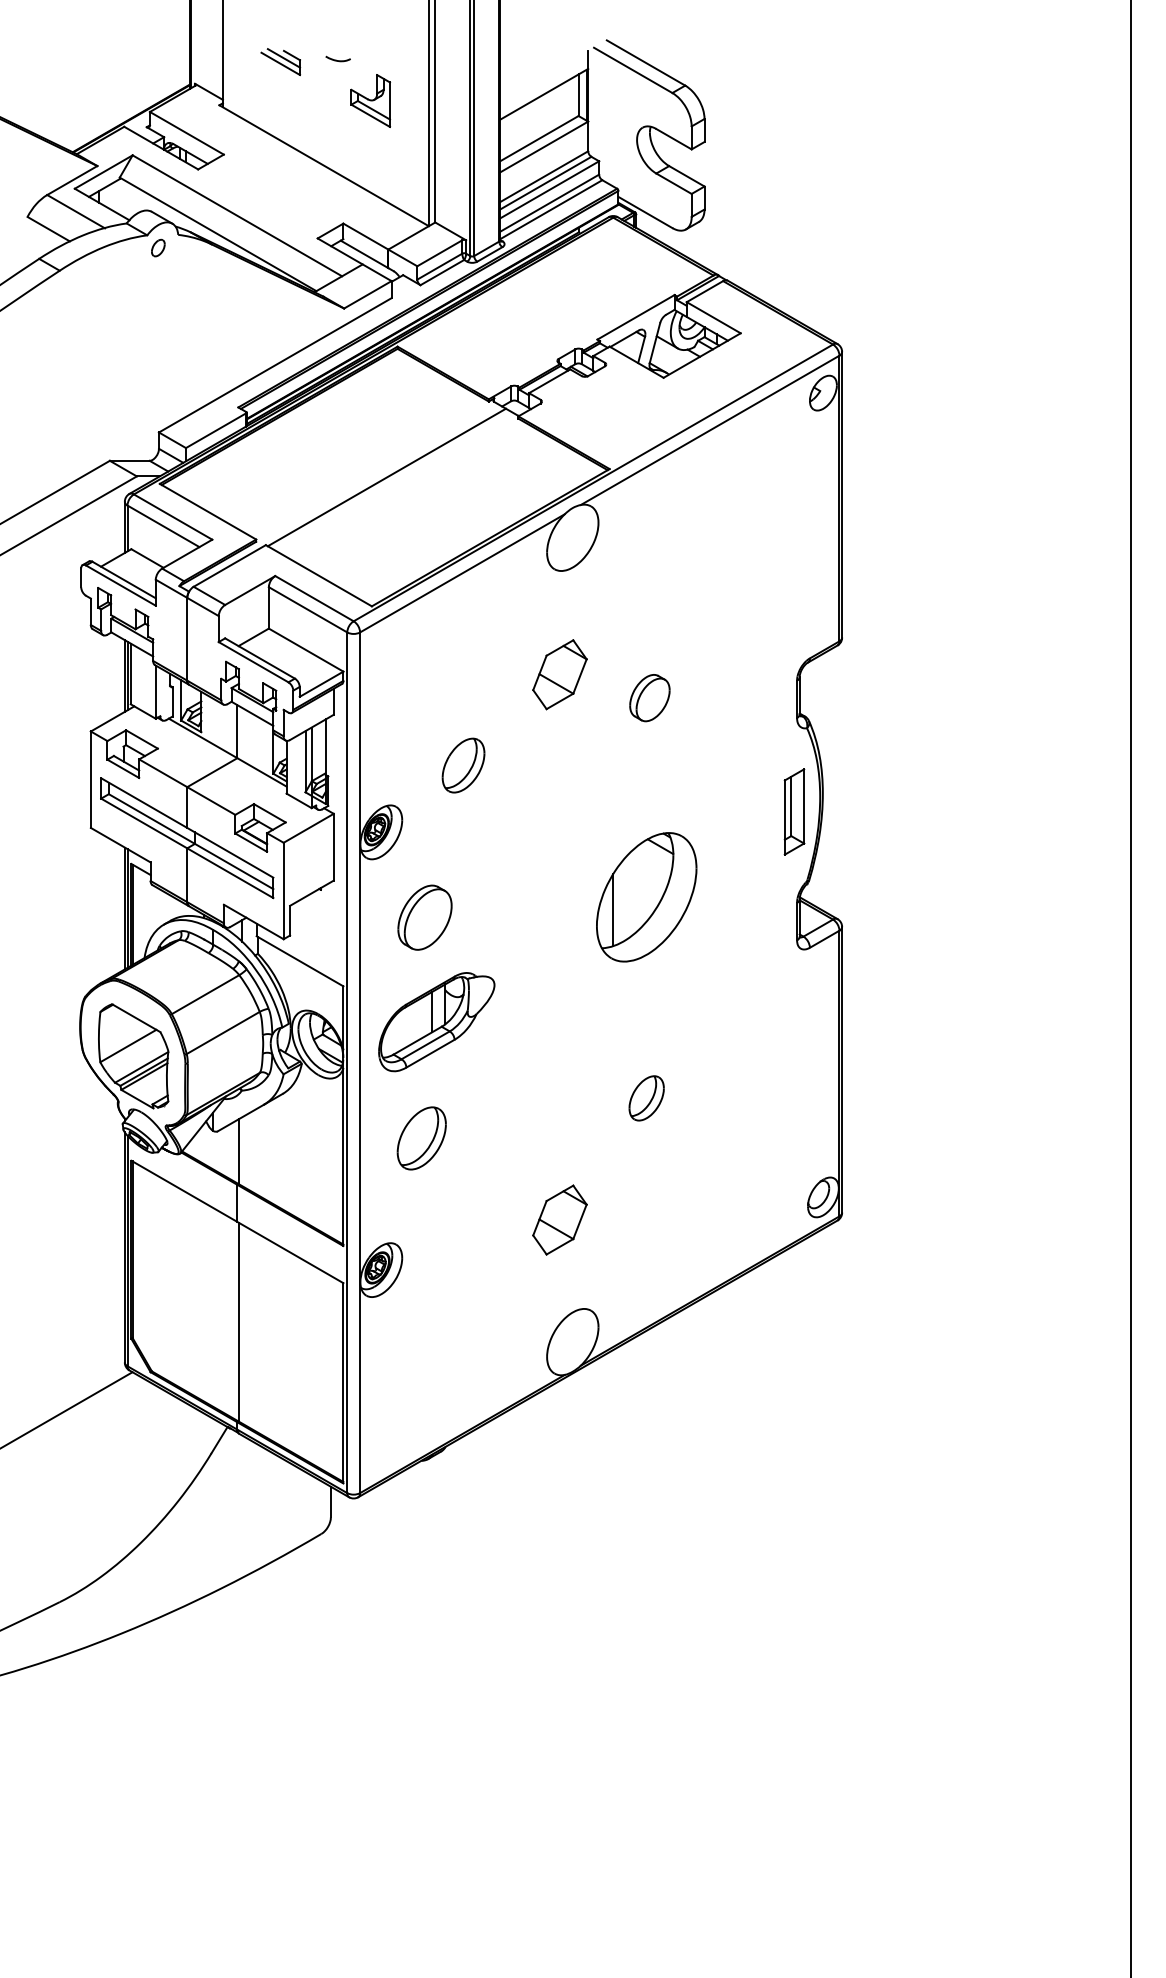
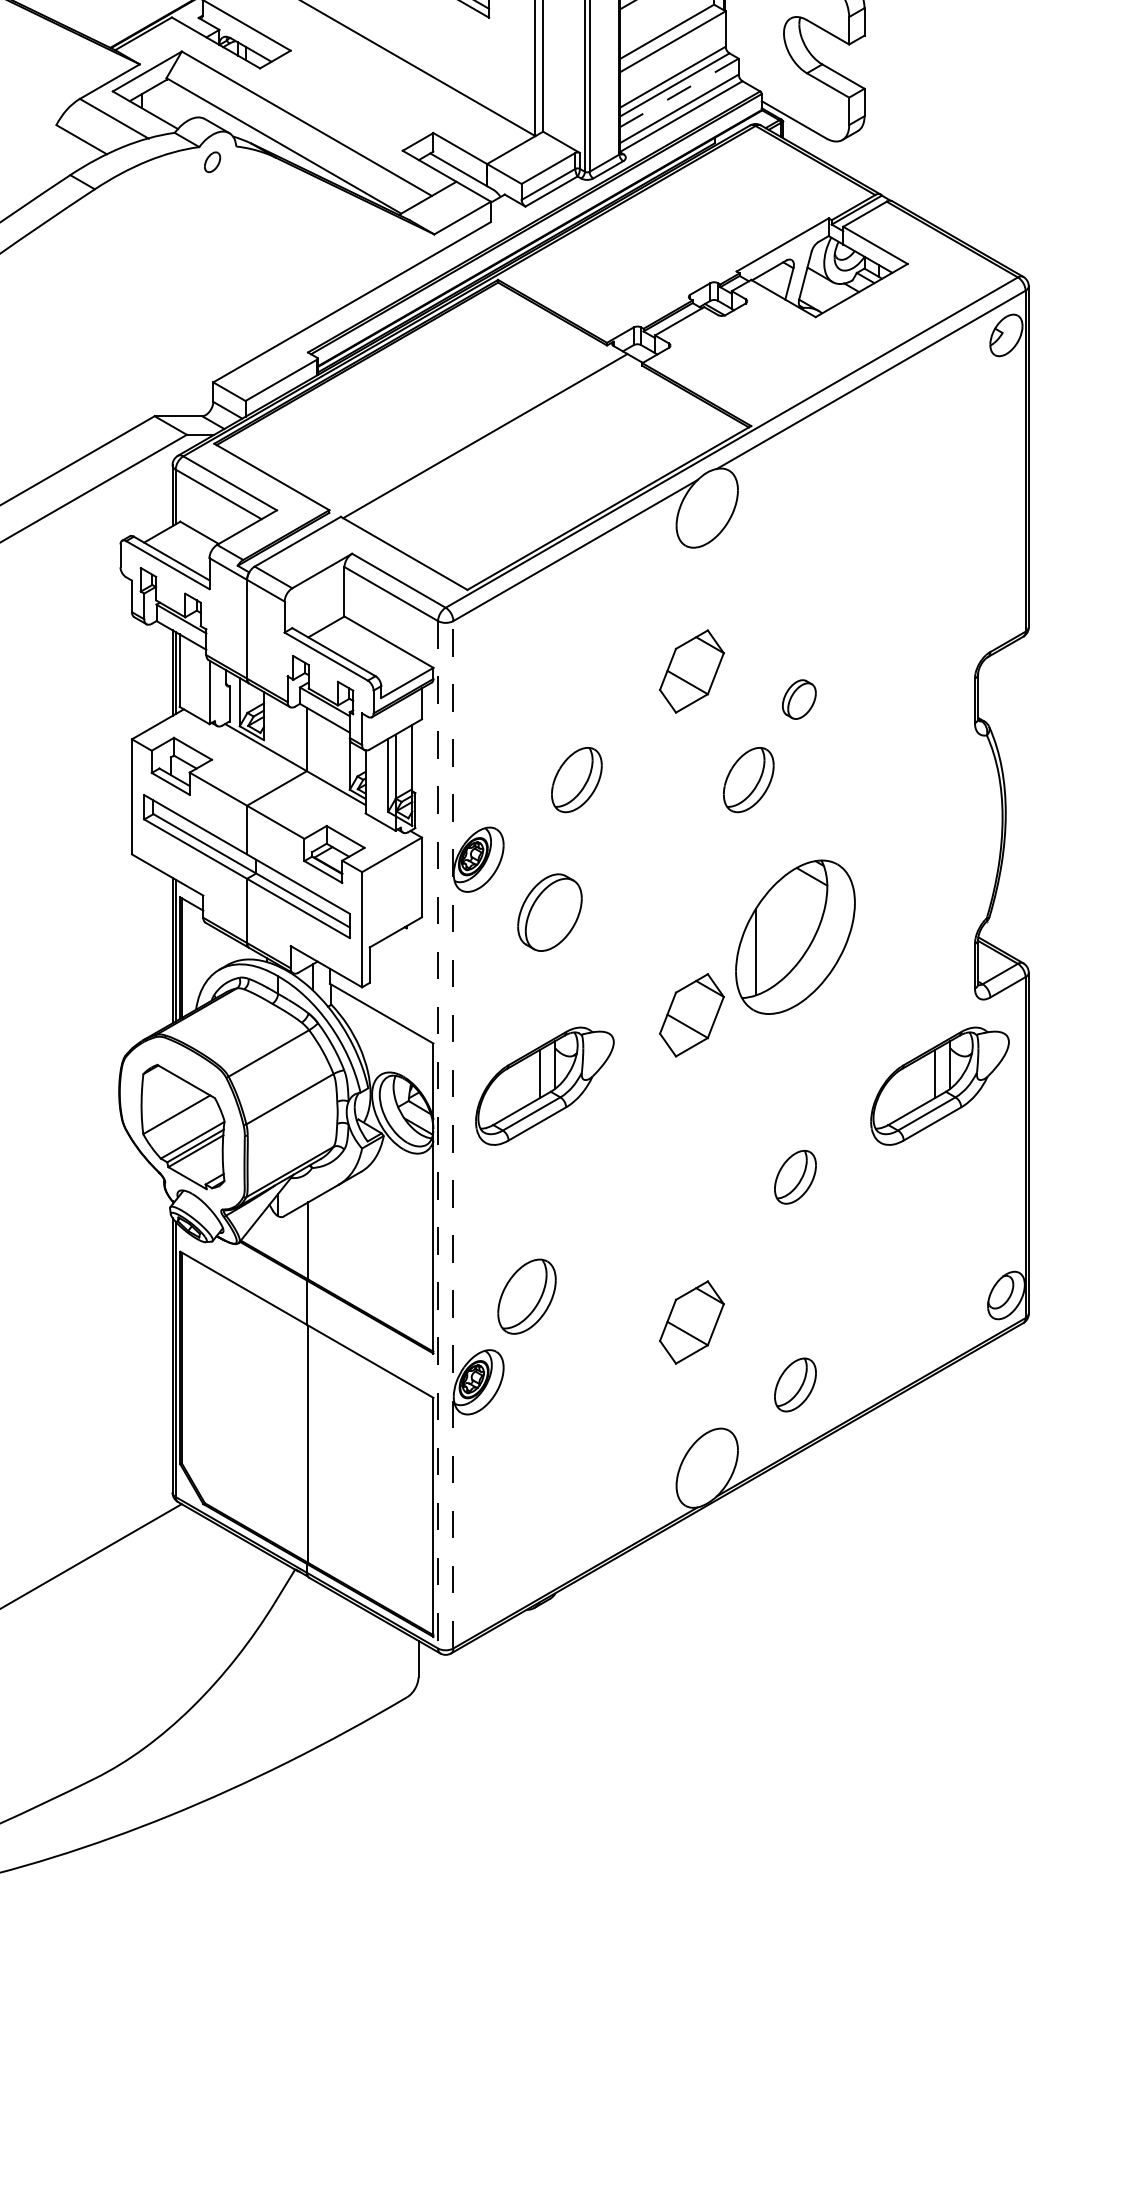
line: (549, 190) -> (679, 93), solid -> dashed
part: (649, 698) -> (798, 699), size x0.7
part: (607, 765) -> (748, 779), added
part: (794, 811) -> (971, 834), removed
part: (424, 917) -> (549, 912), moved
part: (559, 962) -> (691, 1015), added
part: (767, 1022) -> (939, 1086), added
line: (360, 1062) -> (453, 1134), solid -> dashed
line: (347, 1063) -> (438, 1135), solid -> dashed
part: (421, 1138) -> (526, 1296), moved
part: (646, 1272) -> (795, 1385), added

